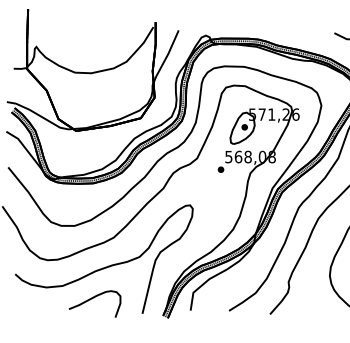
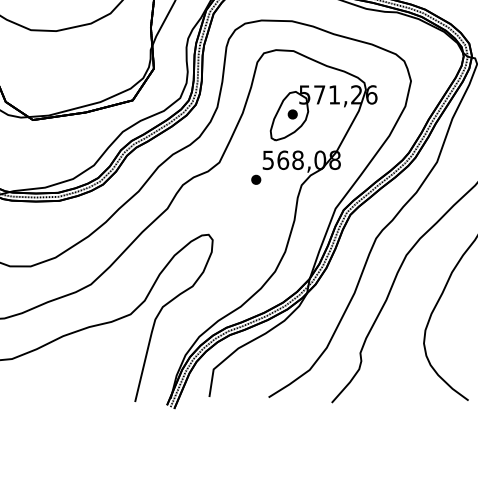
curve: (92, 299) -> (58, 379), removed

